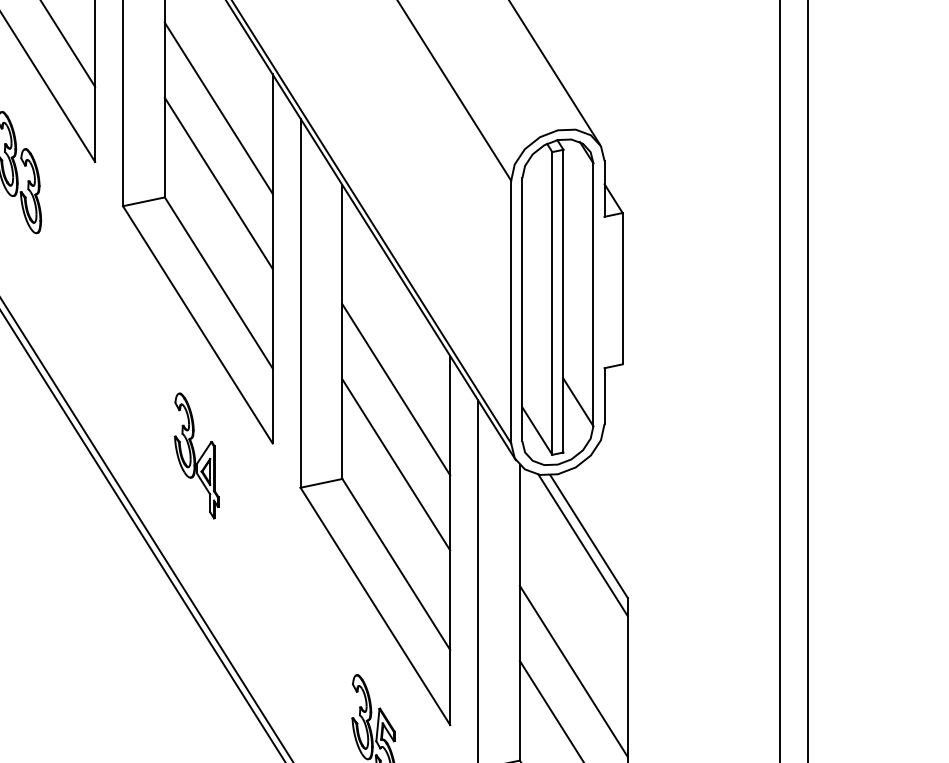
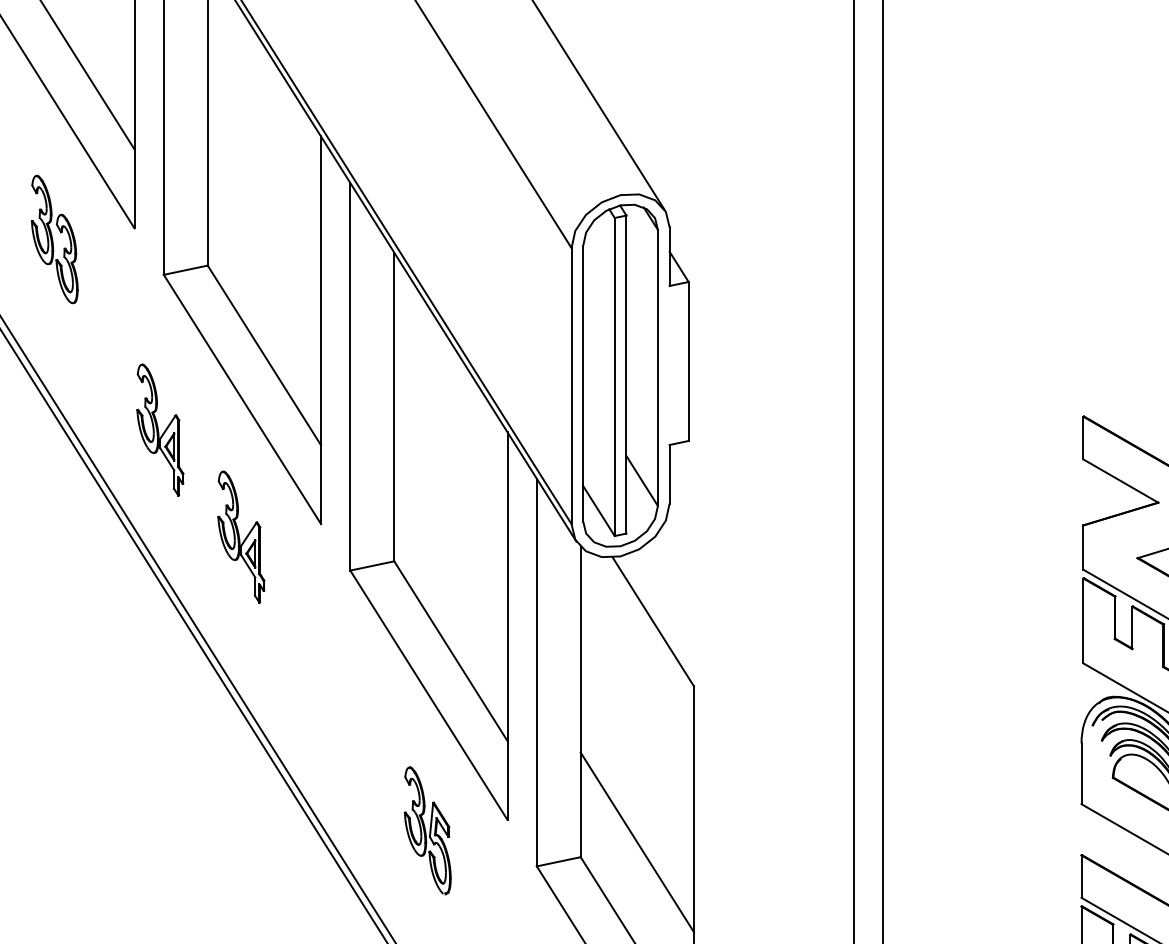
line: (218, 107) -> (264, 171), removed
line: (218, 183) -> (264, 250), removed
part: (119, 353) -> (160, 429), added
line: (395, 389) -> (450, 467), removed
line: (395, 464) -> (450, 546), removed
line: (583, 544) -> (647, 630), removed
line: (573, 671) -> (637, 763), removed

